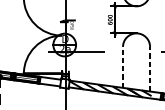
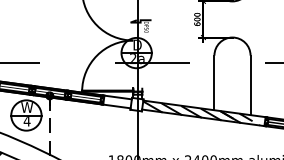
line: (123, 67) -> (214, 82), dashed -> solid
line: (150, 69) -> (250, 85), dashed -> solid

